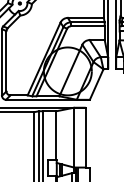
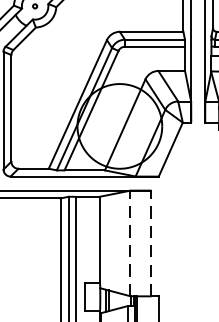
line: (73, 137) -> (129, 243), solid -> dashed
line: (85, 137) -> (151, 243), solid -> dashed

